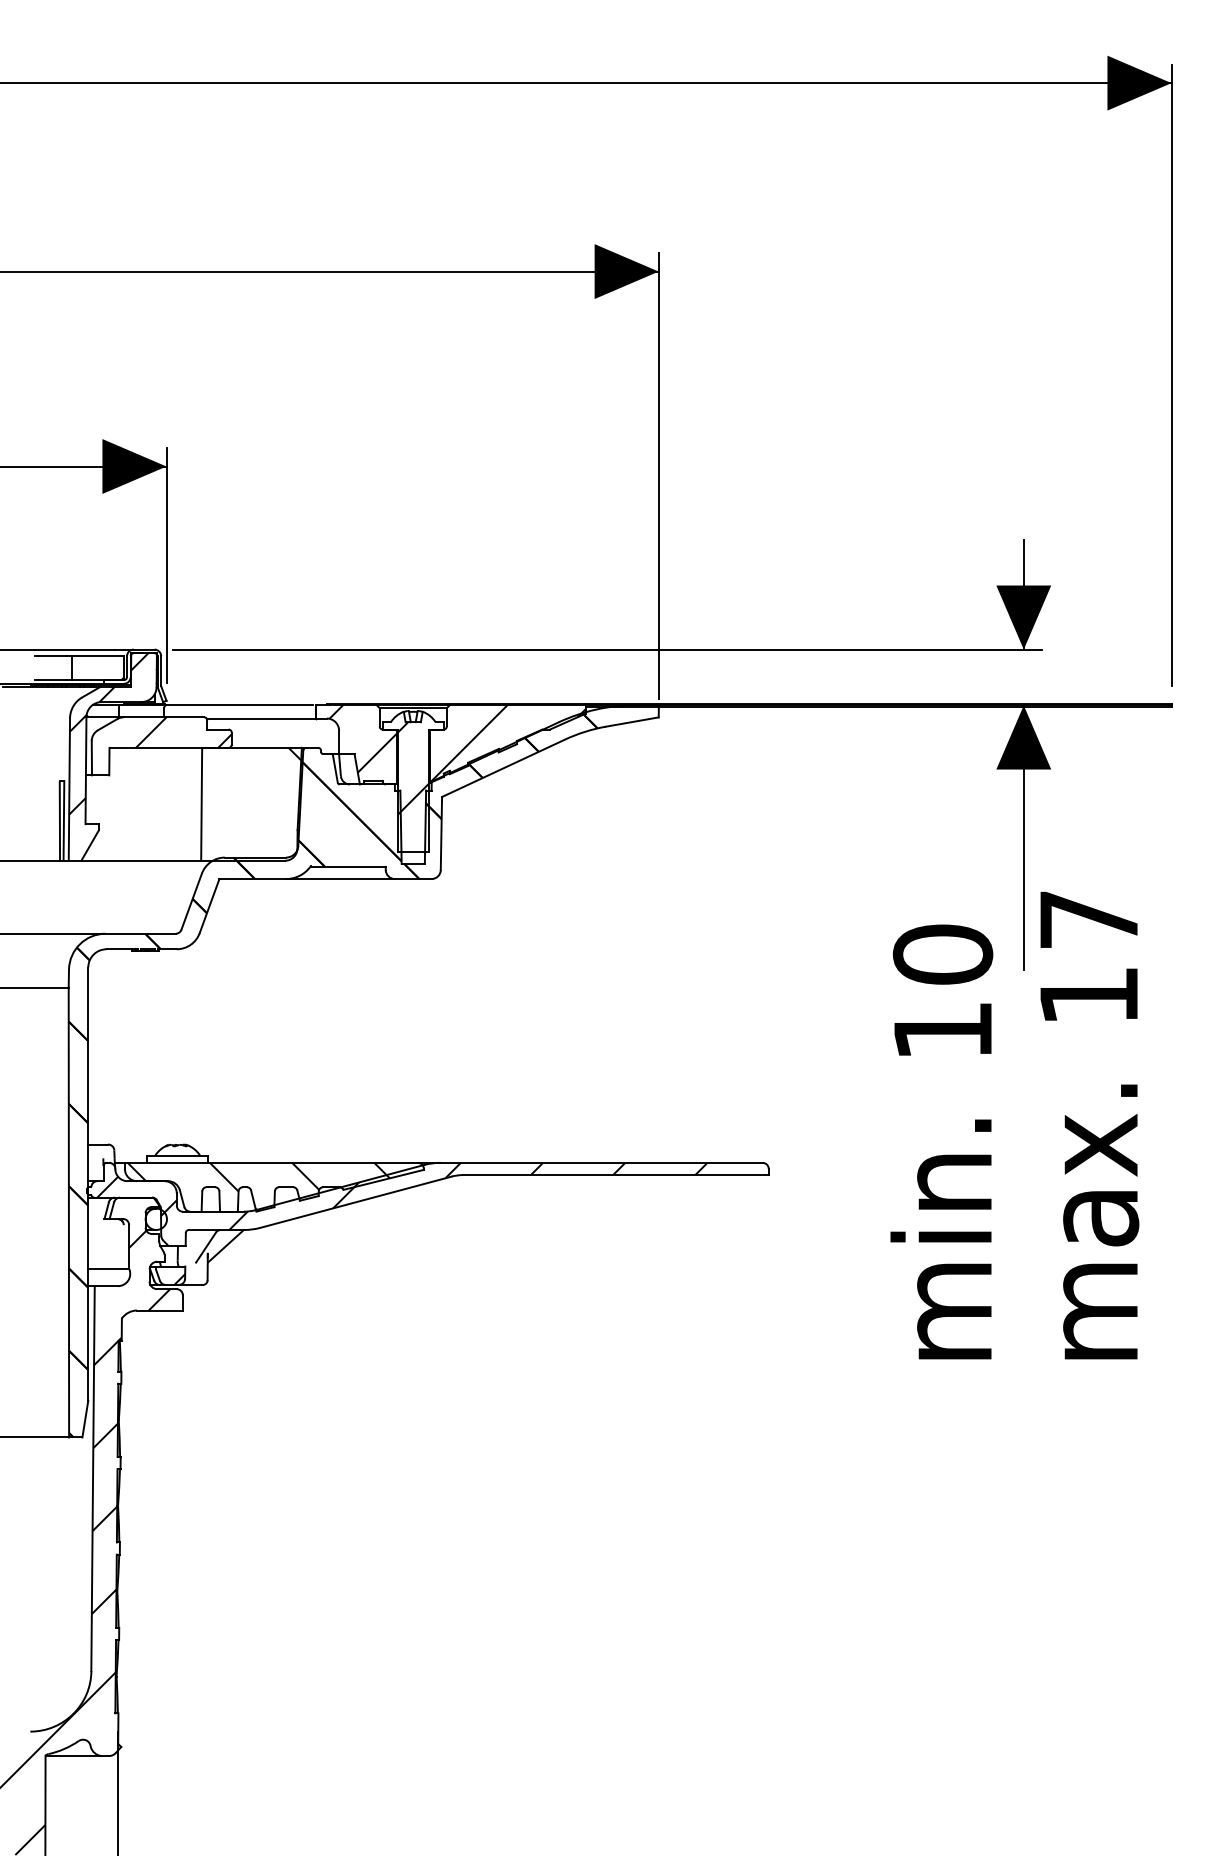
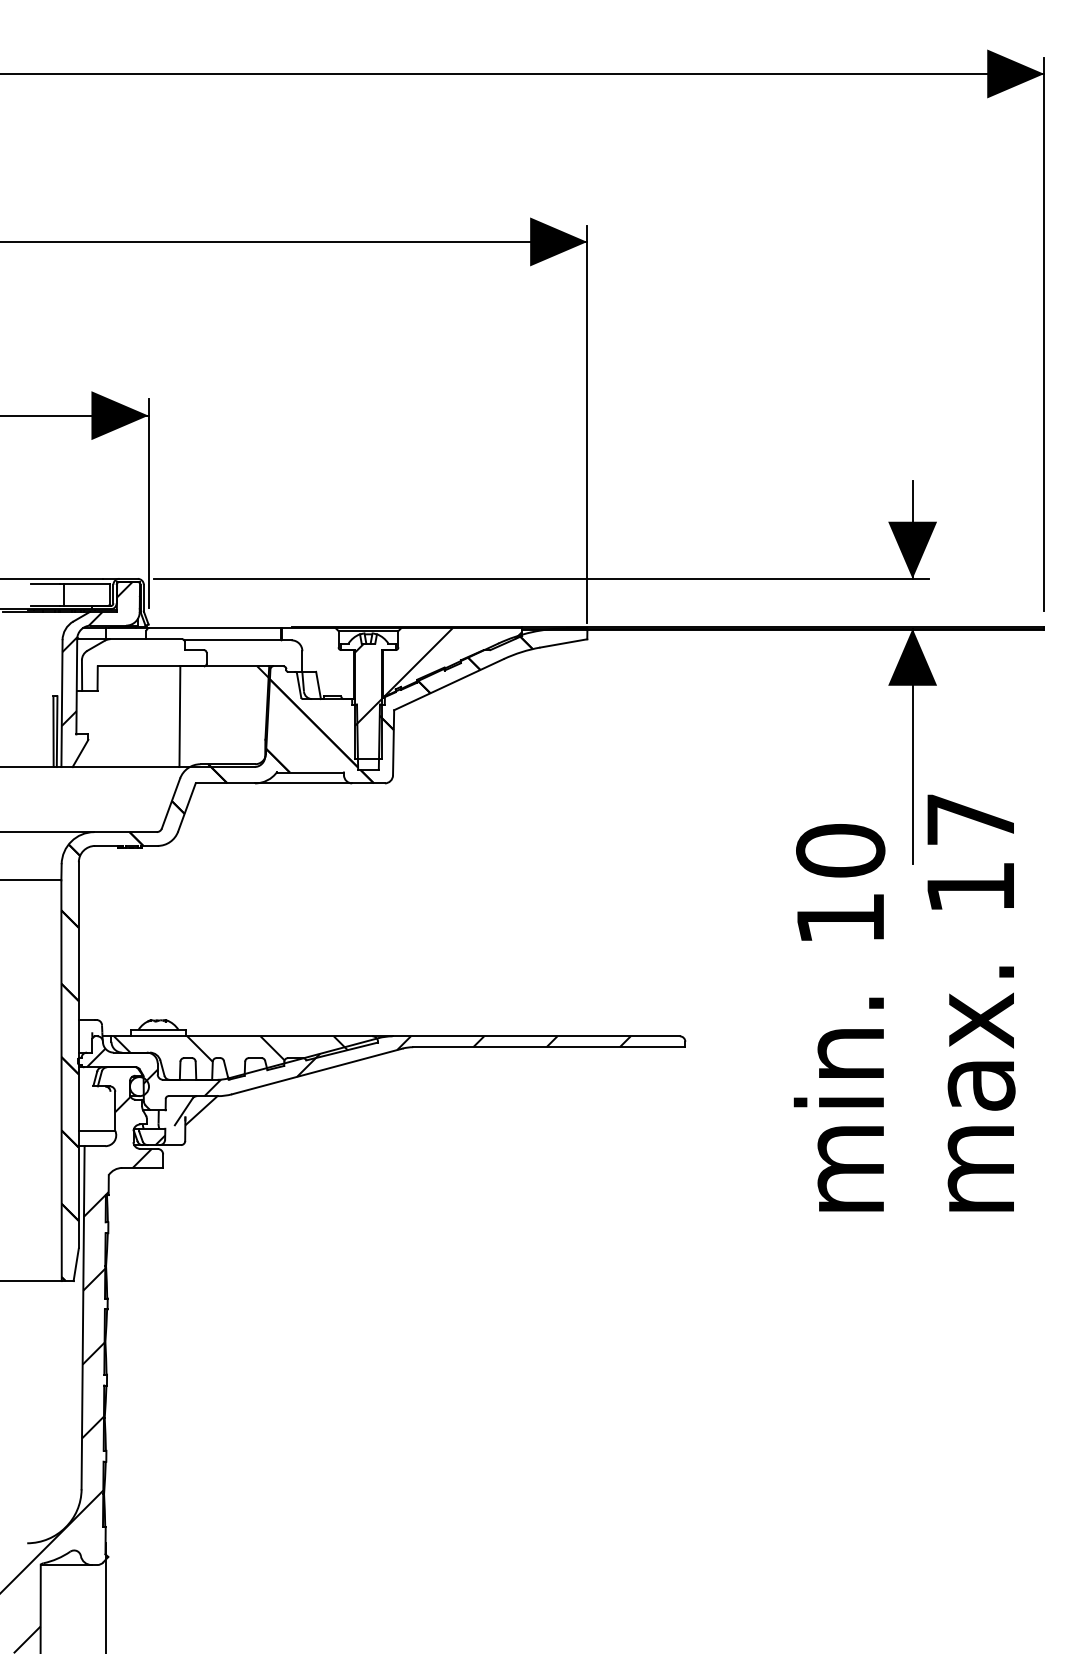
hatch: (362, 738) -> (323, 658), removed
hatch: (169, 746) -> (151, 665), removed

